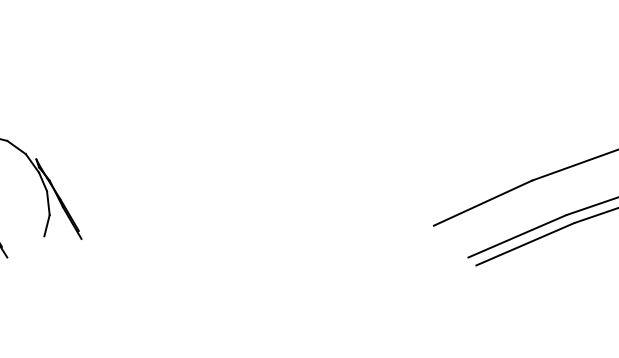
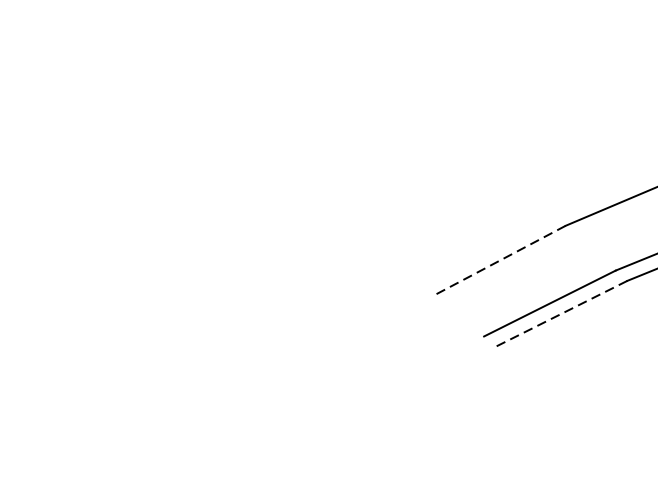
line: (482, 203) -> (499, 261), solid -> dashed
line: (524, 244) -> (560, 314), solid -> dashed

